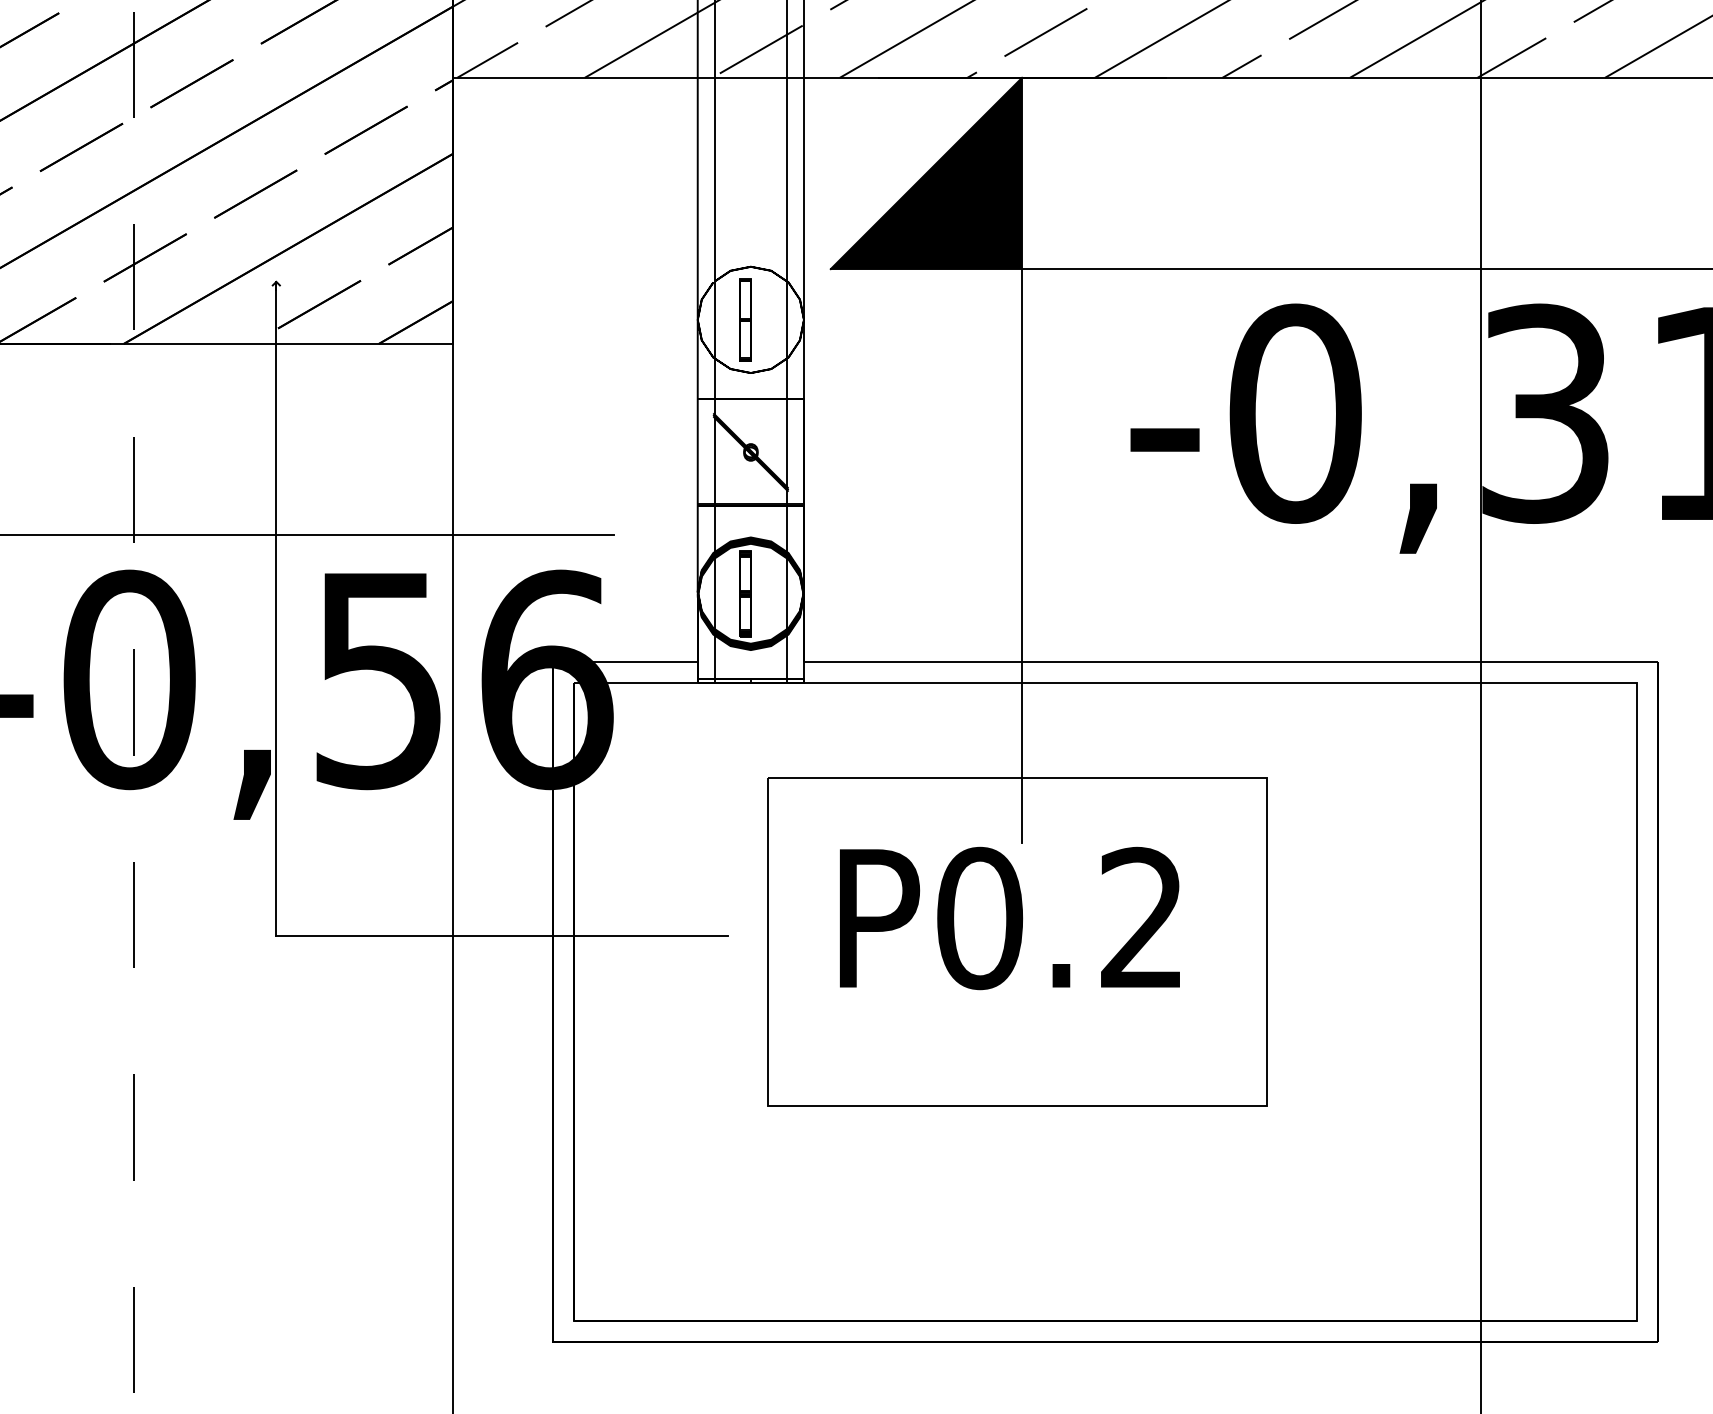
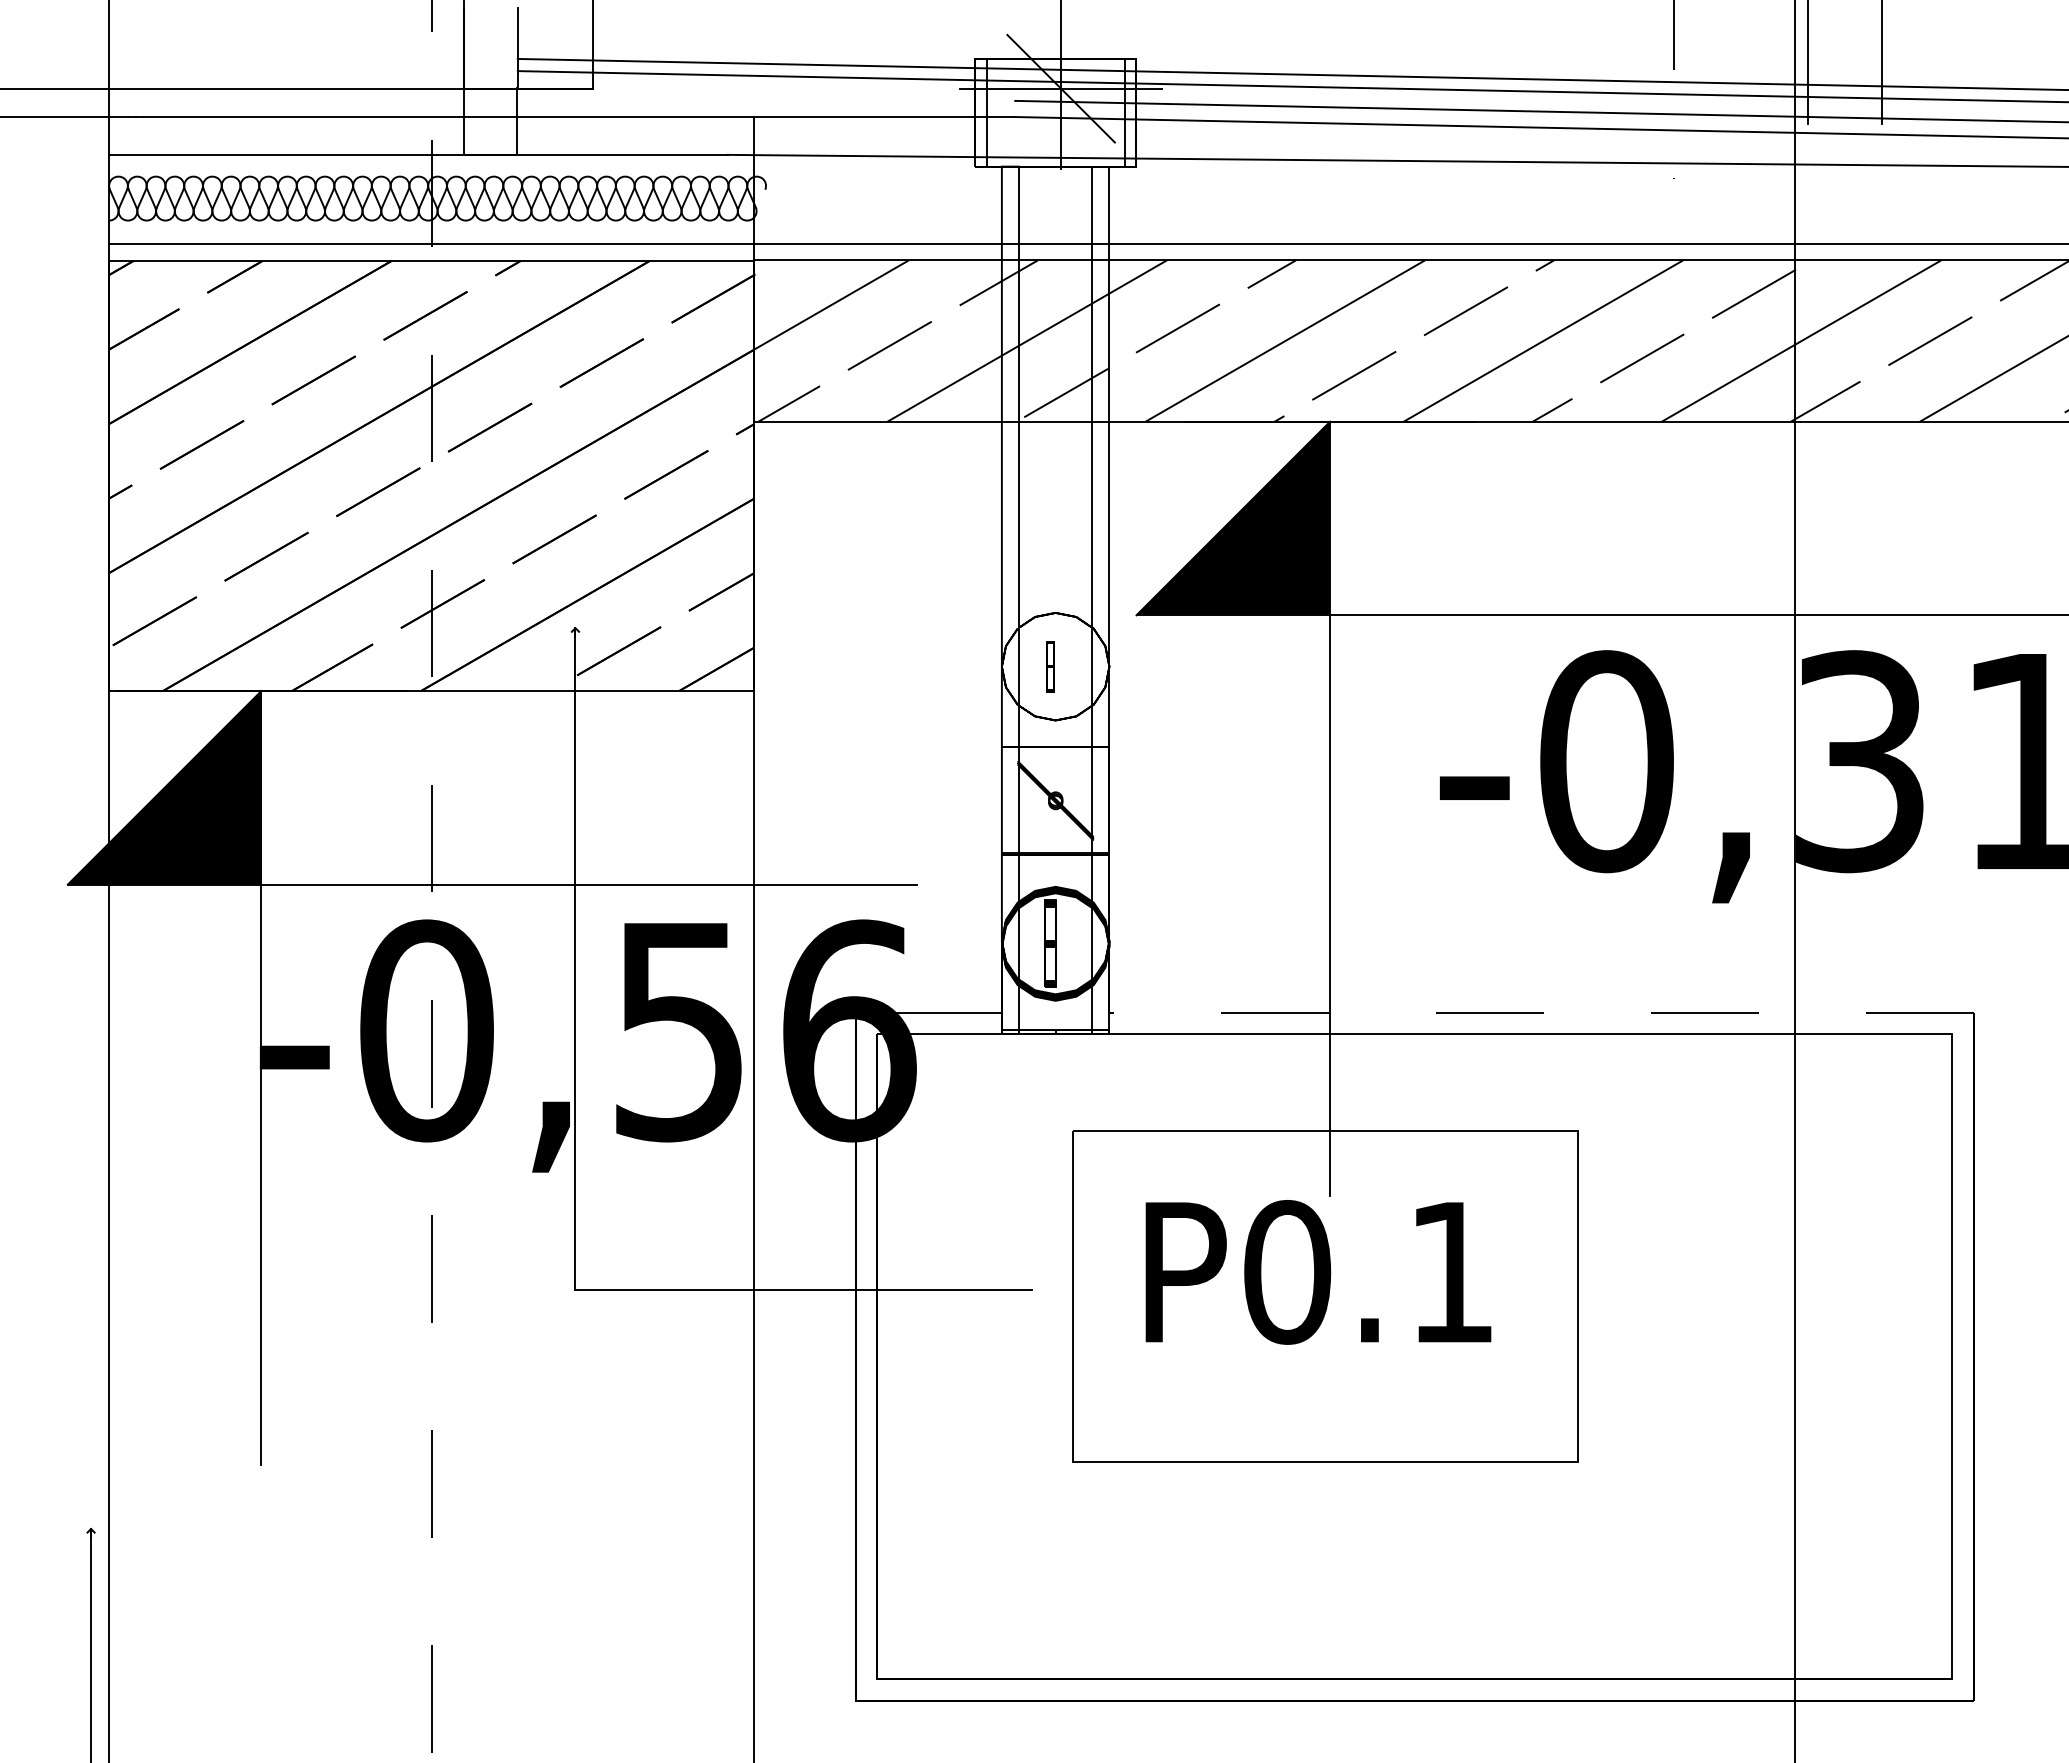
part: (745, 319) -> (1050, 666), size x0.6
line: (1230, 661) -> (1541, 1012), solid -> dashed
text: (1141, 917) -> (1450, 1271), P0.2 -> P0.1

